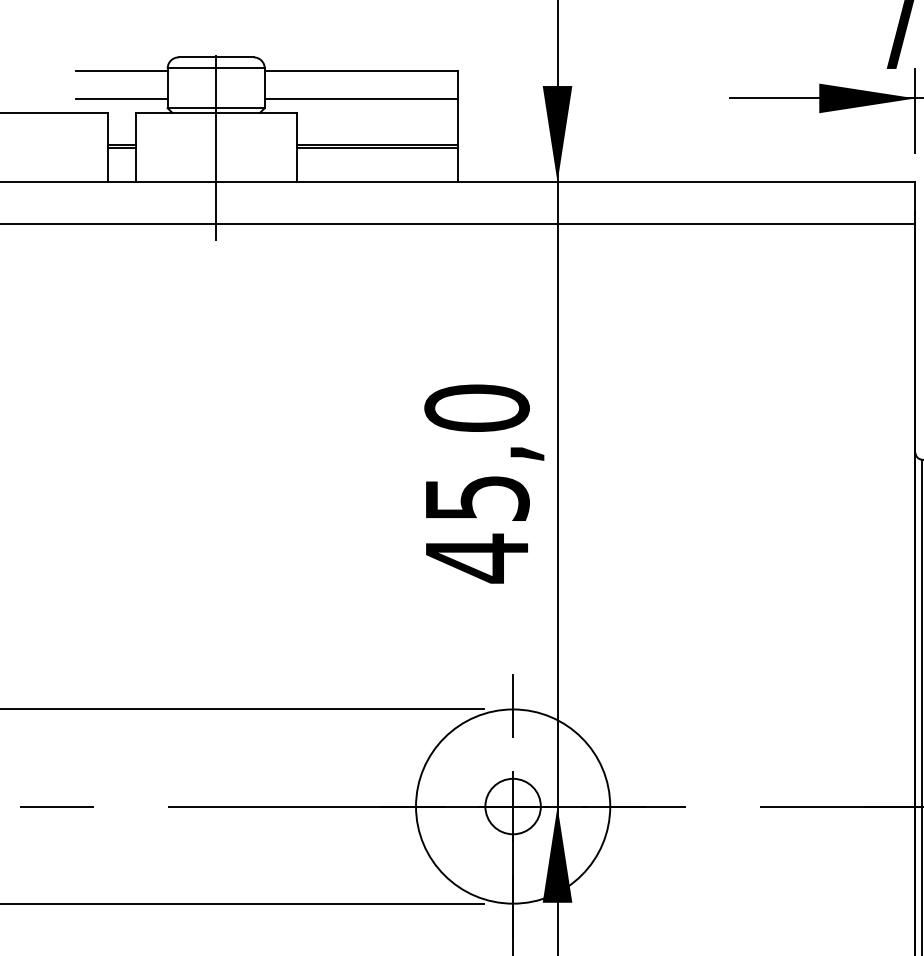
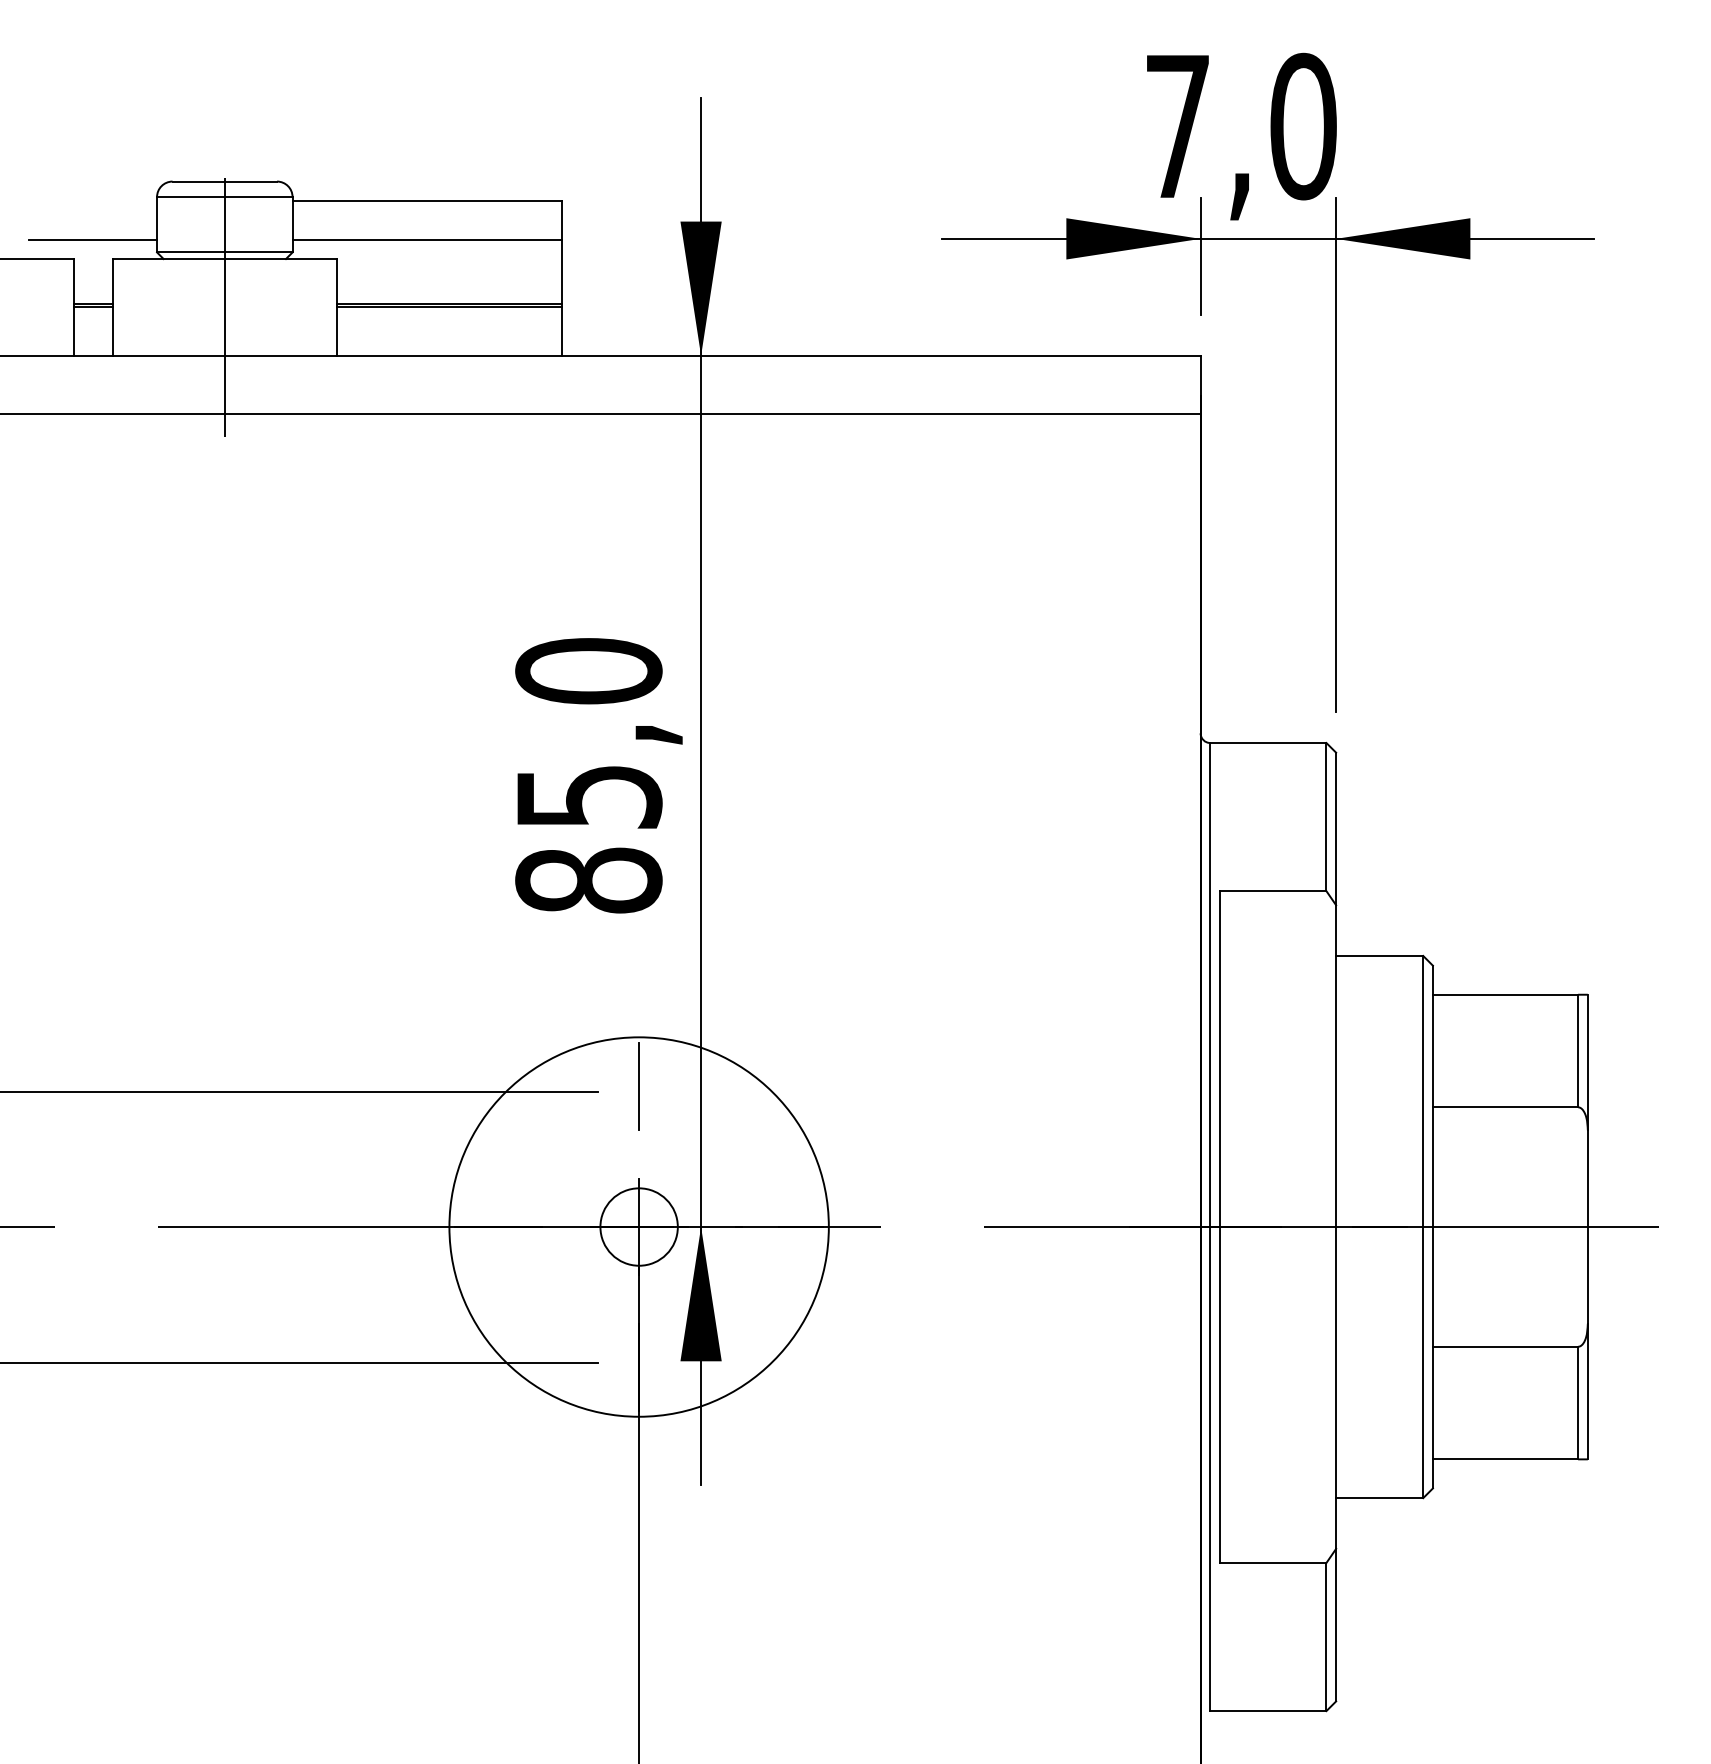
line: (122, 70) -> (93, 200), removed
text: (476, 558) -> (588, 880), 45,0 -> 85,0
circle: (512, 806) -> (638, 1226), size x1.4

